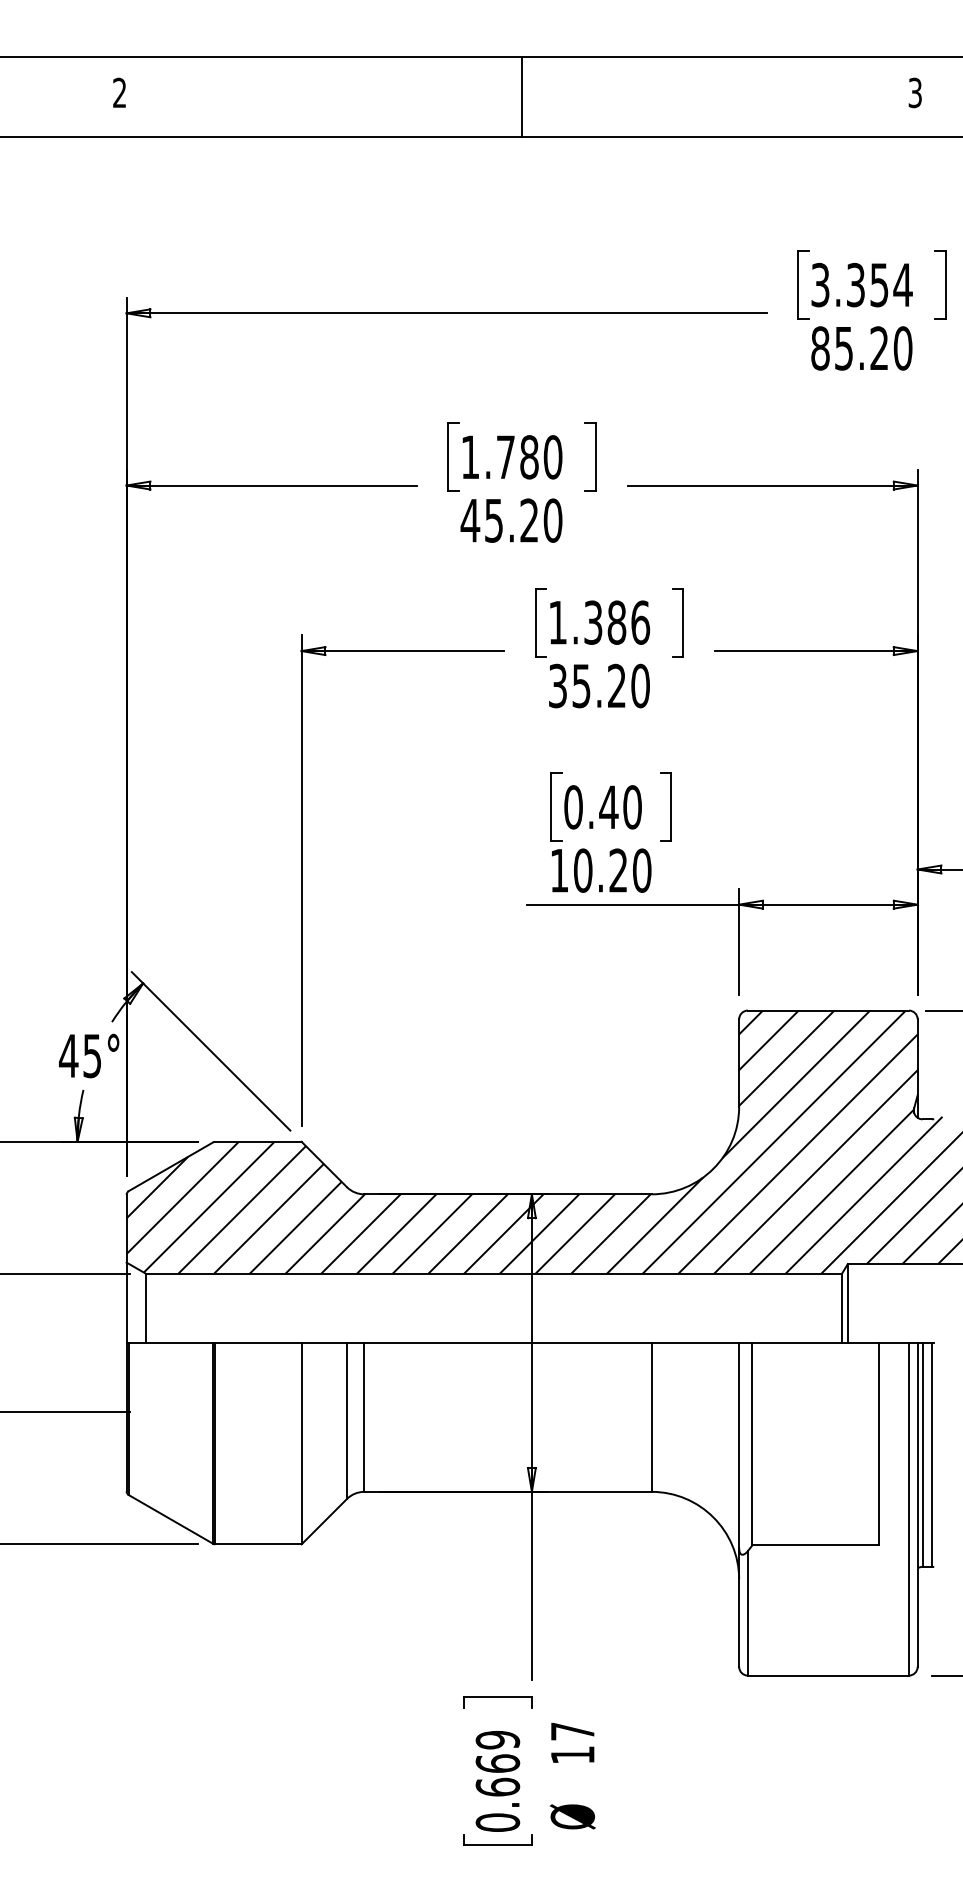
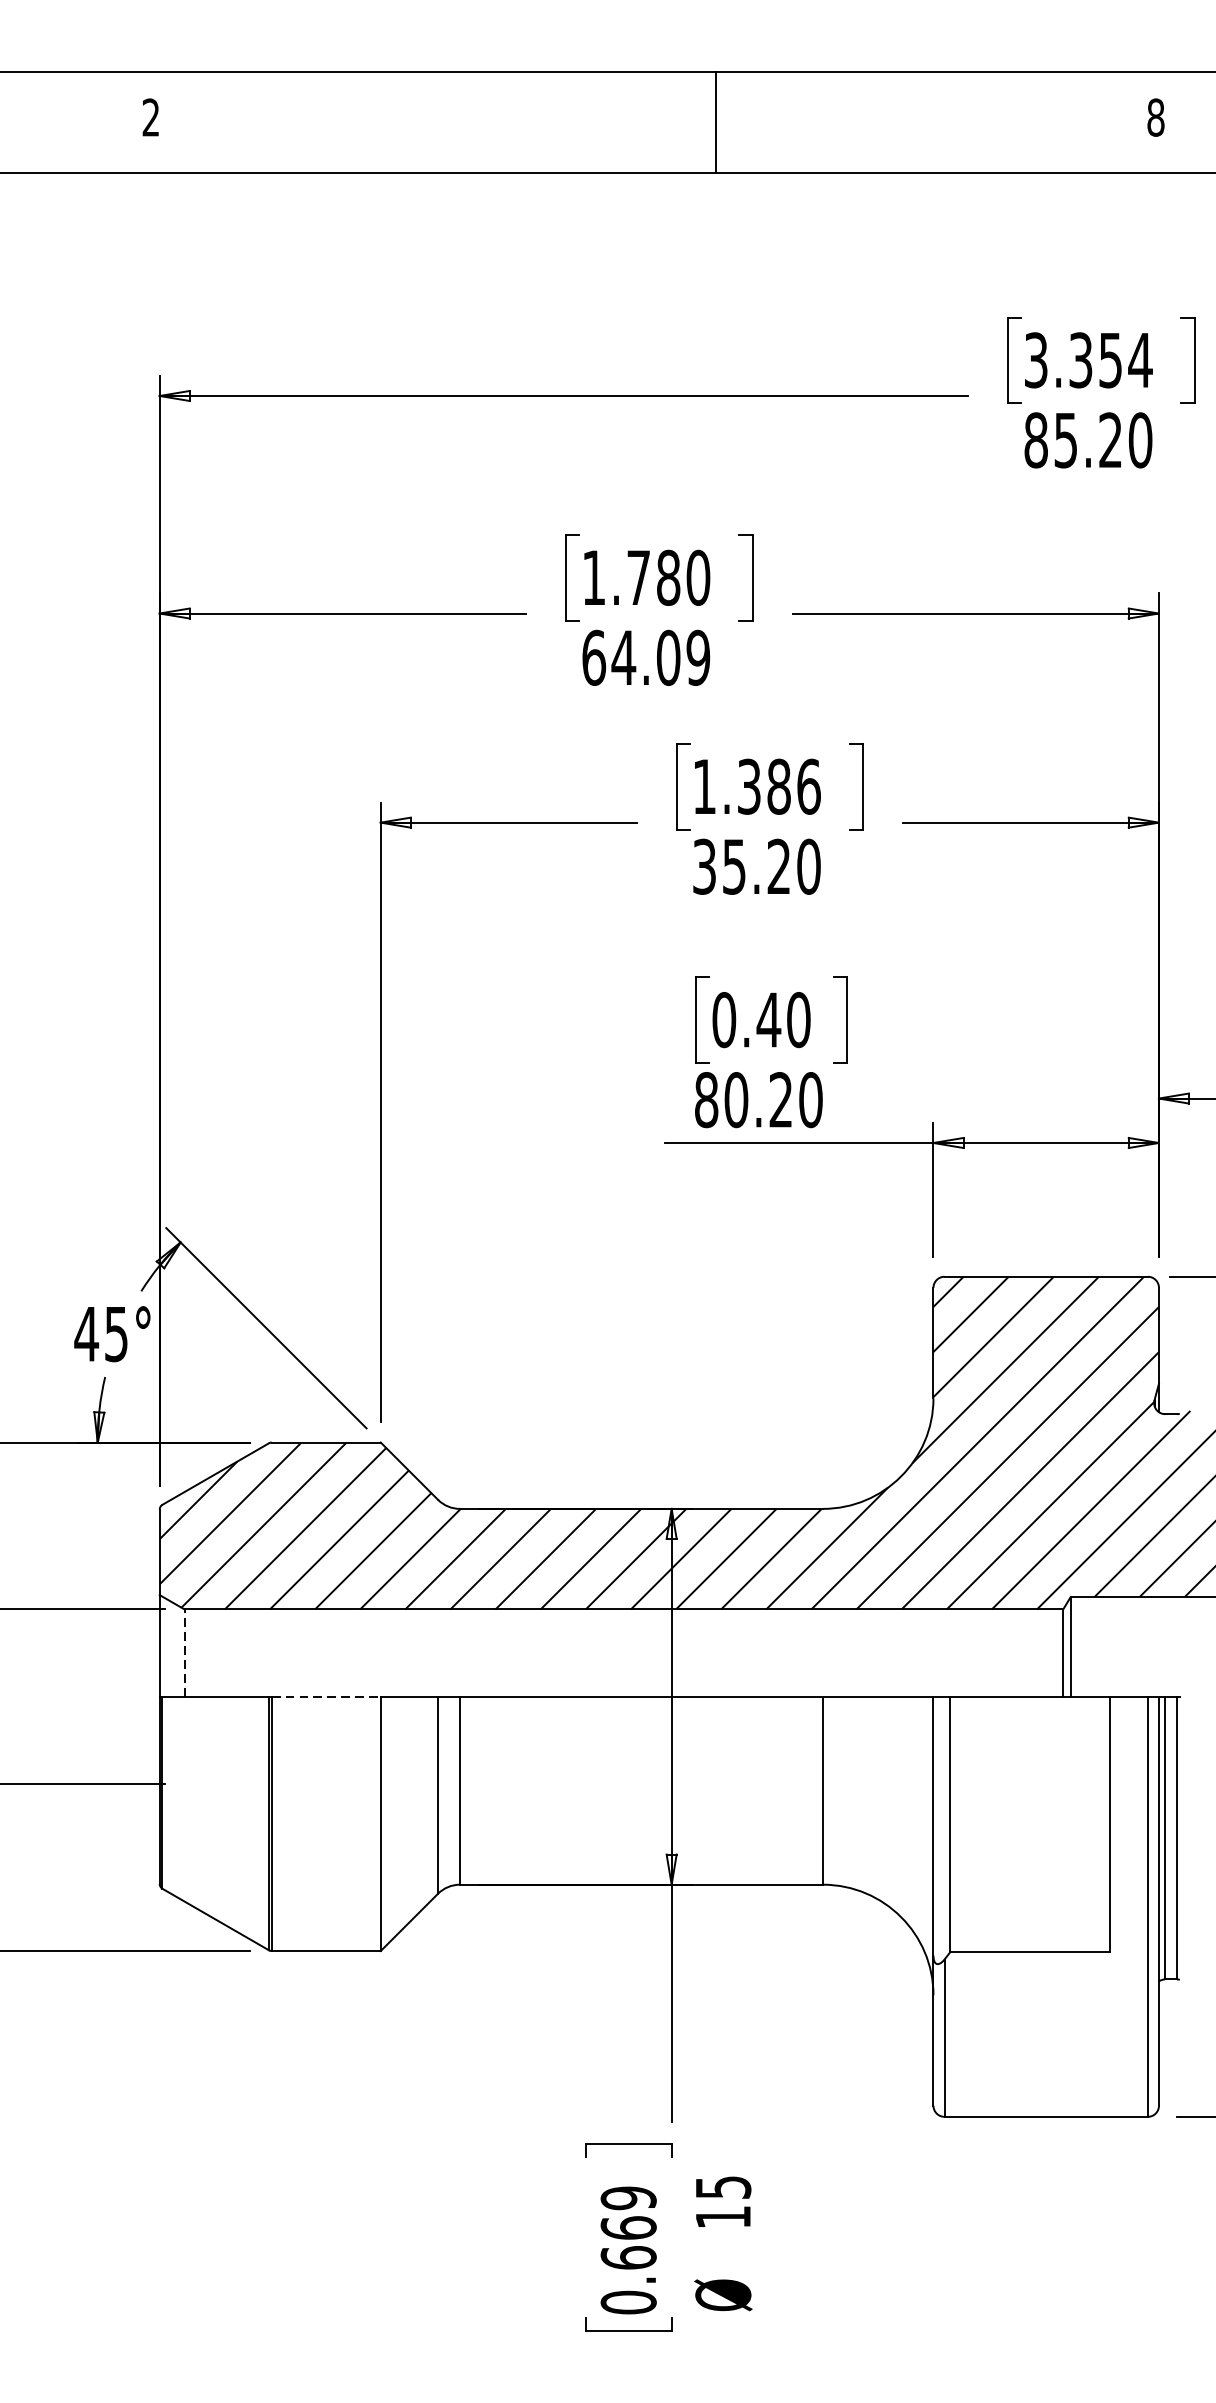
text: (915, 92) -> (1156, 117), 3 -> 8
line: (522, 96) -> (716, 122), moved
text: (511, 520) -> (645, 657), 45.20 -> 64.09
text: (559, 870) -> (706, 1099), 10.20 -> 80.20
line: (146, 1308) -> (184, 1653), solid -> dashed
line: (258, 1343) -> (326, 1697), solid -> dashed
text: (573, 1731) -> (724, 2187), 17 -> 15

